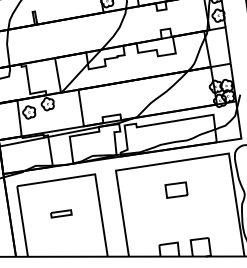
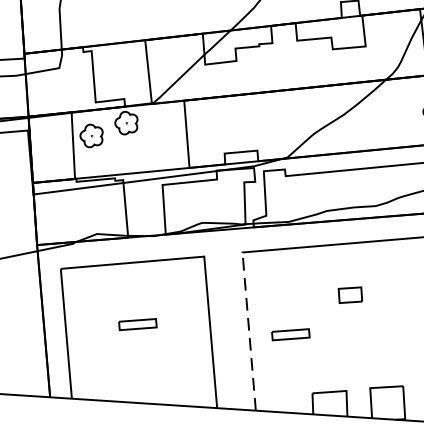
part: (176, 189) -> (350, 294), size x0.6
line: (122, 213) -> (249, 331), solid -> dashed
part: (145, 213) -> (291, 334), added

